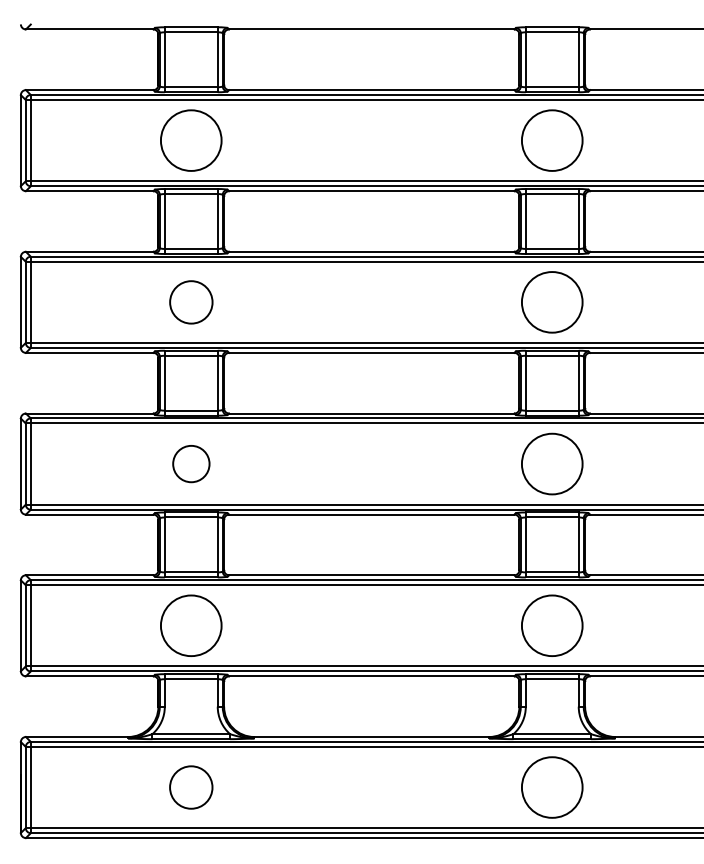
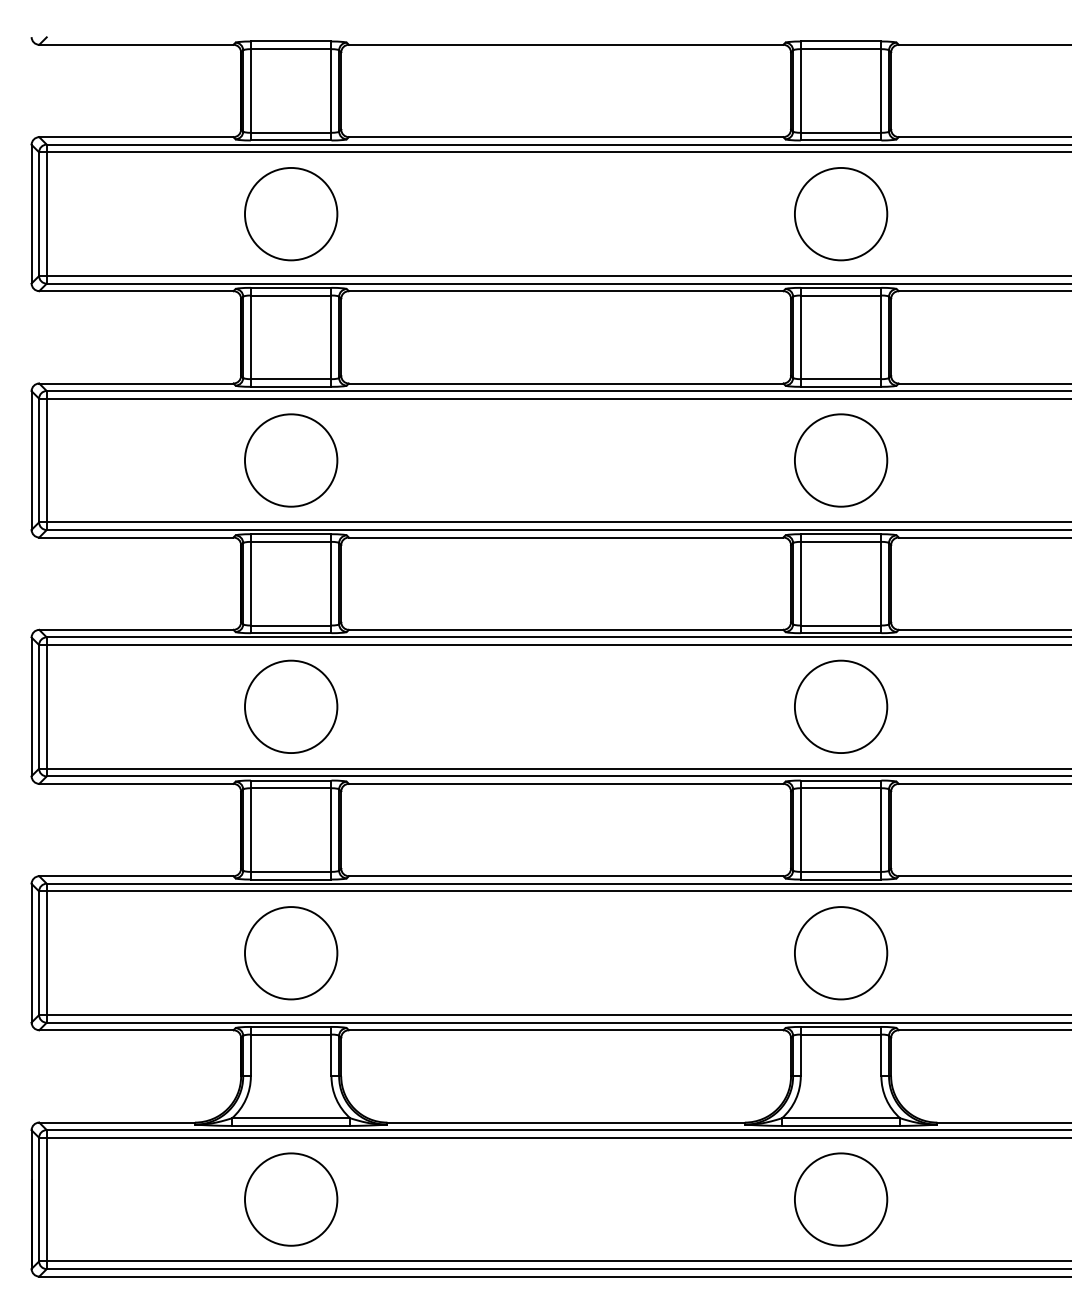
circle: (191, 302) -> (291, 460), size x1.43
circle: (191, 463) -> (291, 705), size x1.67
circle: (190, 787) -> (289, 1199), size x1.43

